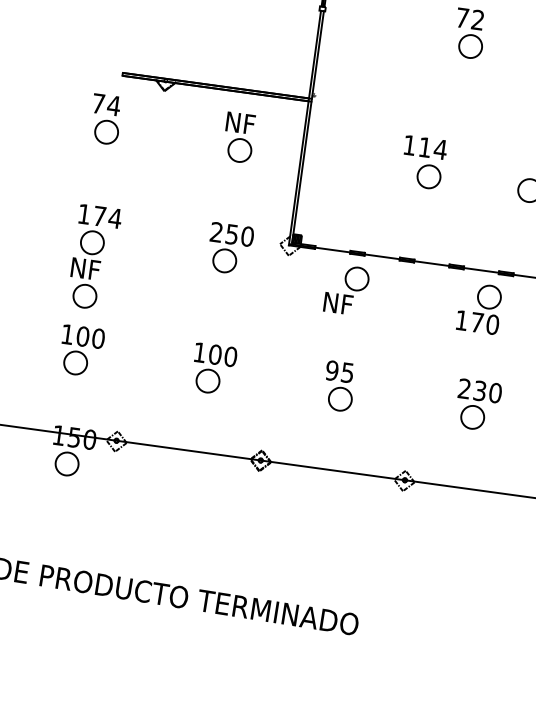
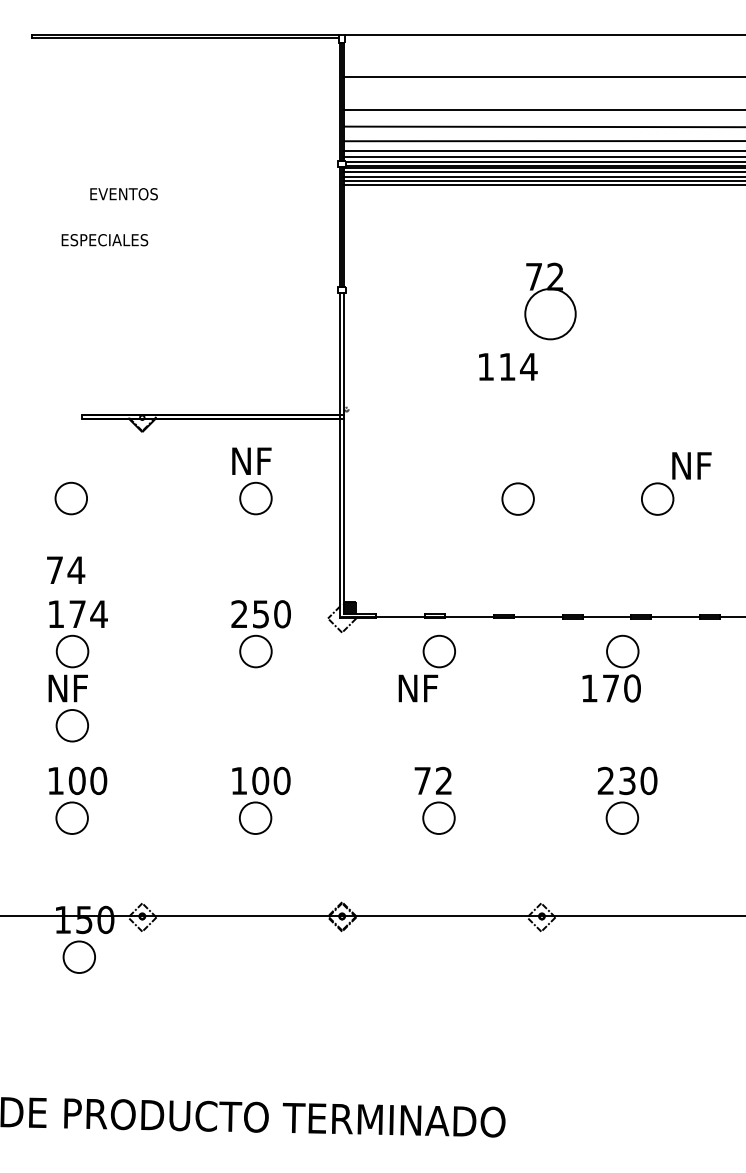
circle: (470, 46) -> (550, 313), size x1.6
text: (106, 104) -> (66, 569), moved
text: (425, 147) -> (508, 366), moved
text: (339, 371) -> (432, 780), 95 -> 72

